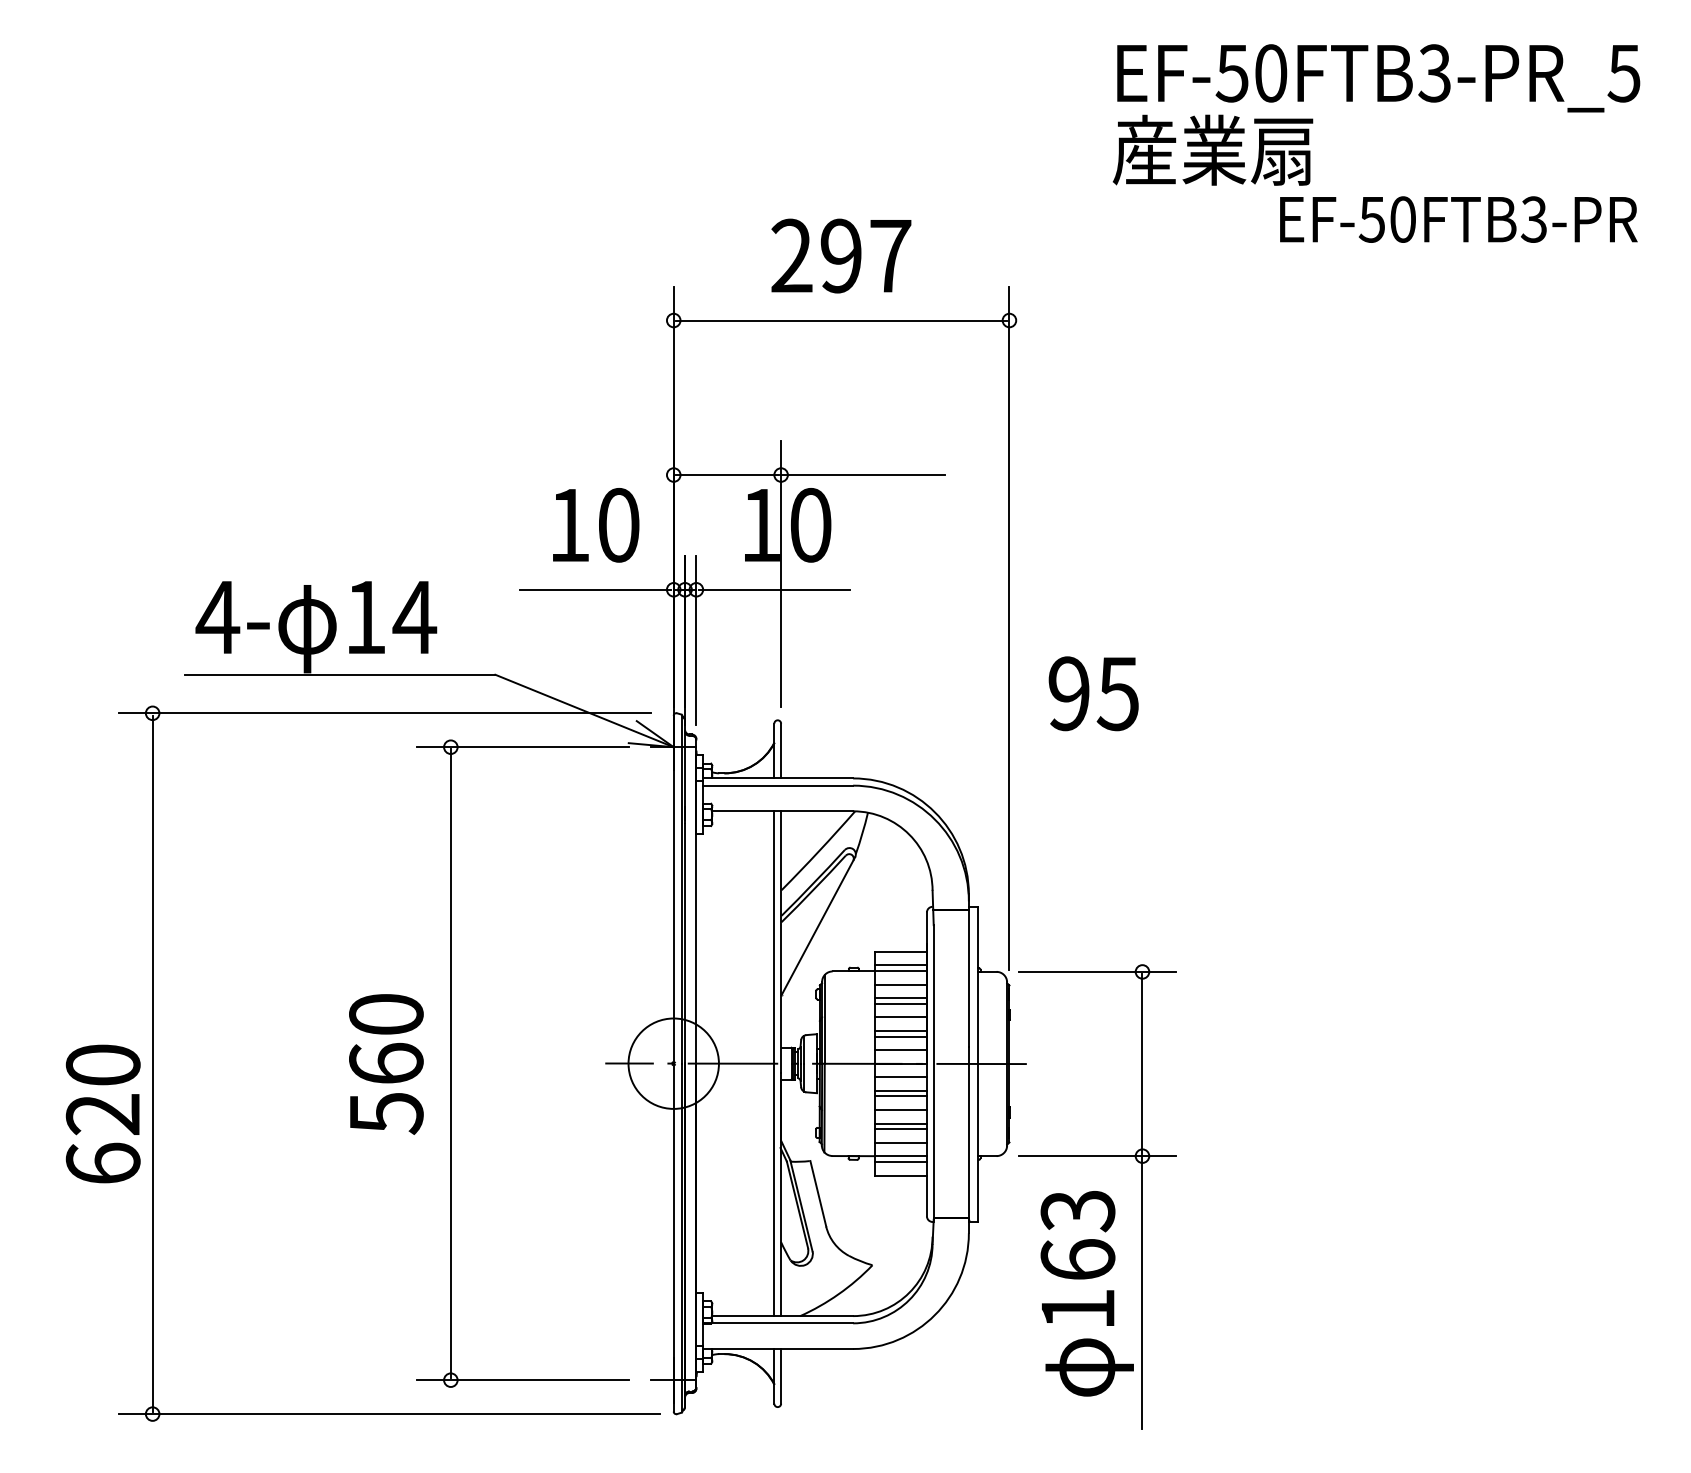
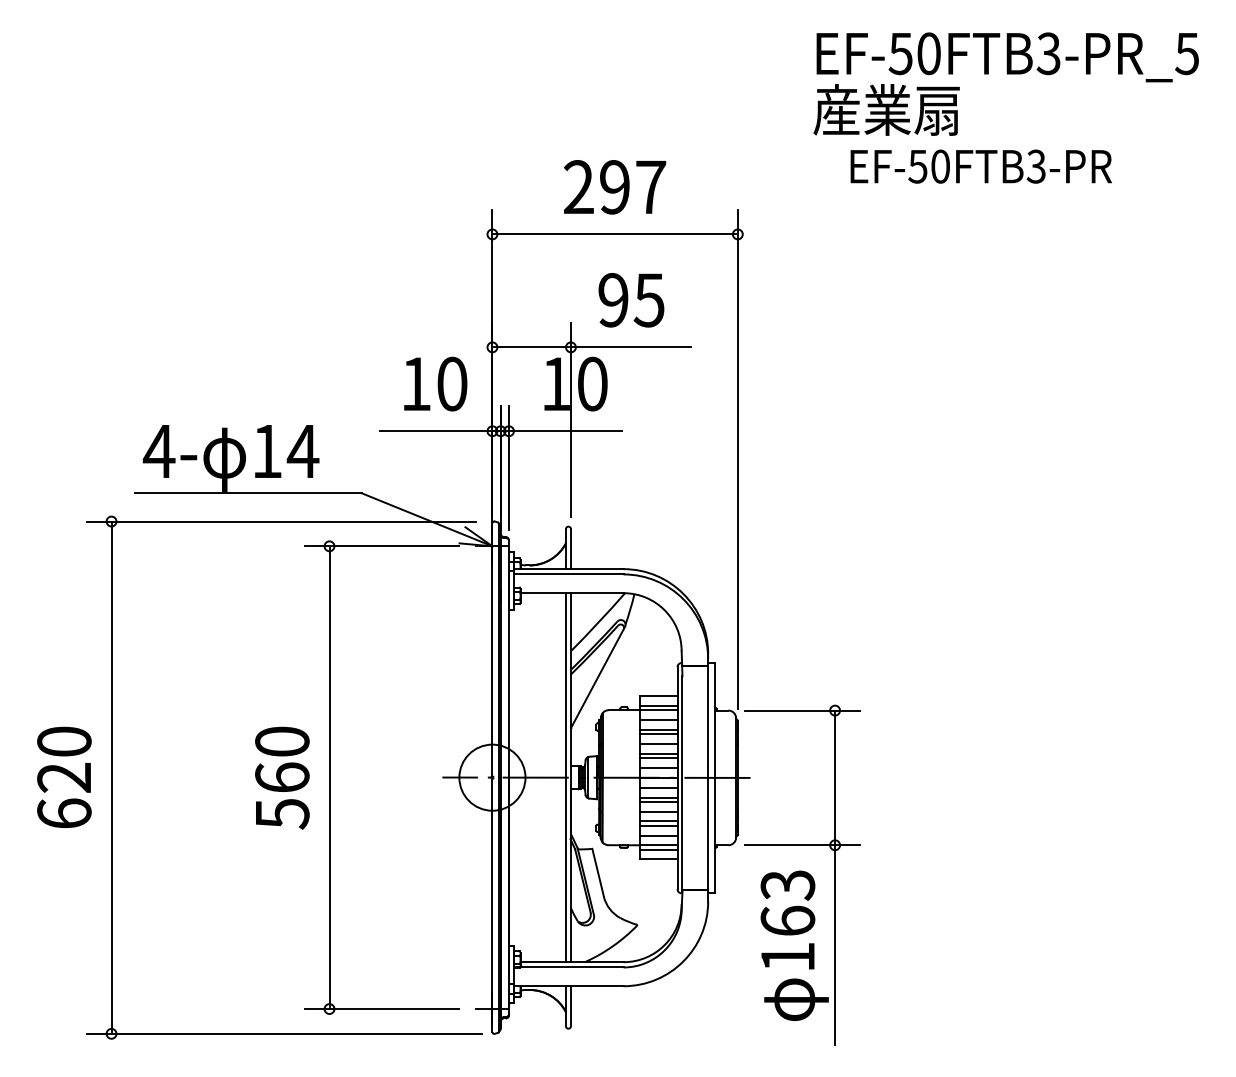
text: (1457, 219) -> (980, 166), moved
text: (1093, 694) -> (631, 300), moved
text: (103, 1112) -> (64, 776), moved

